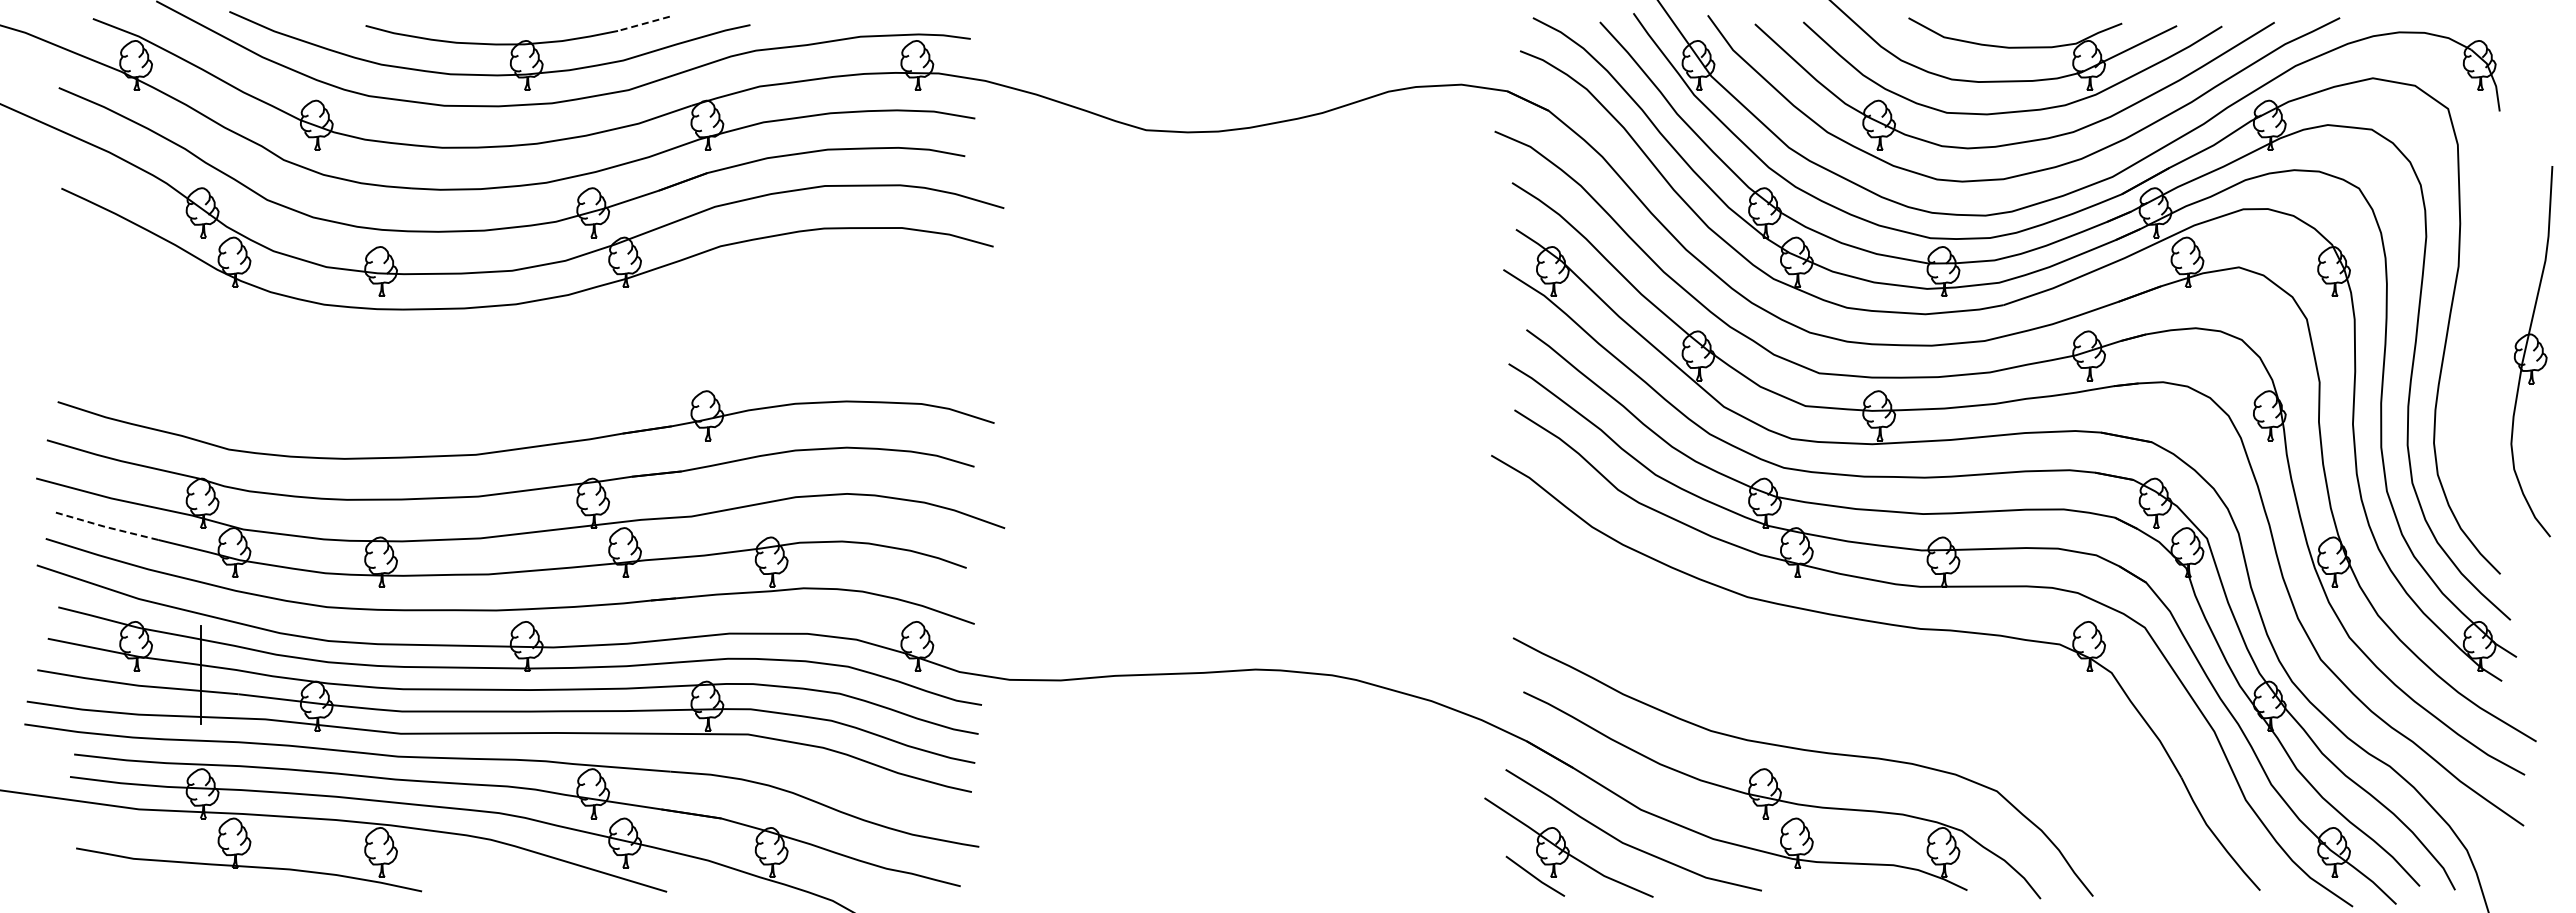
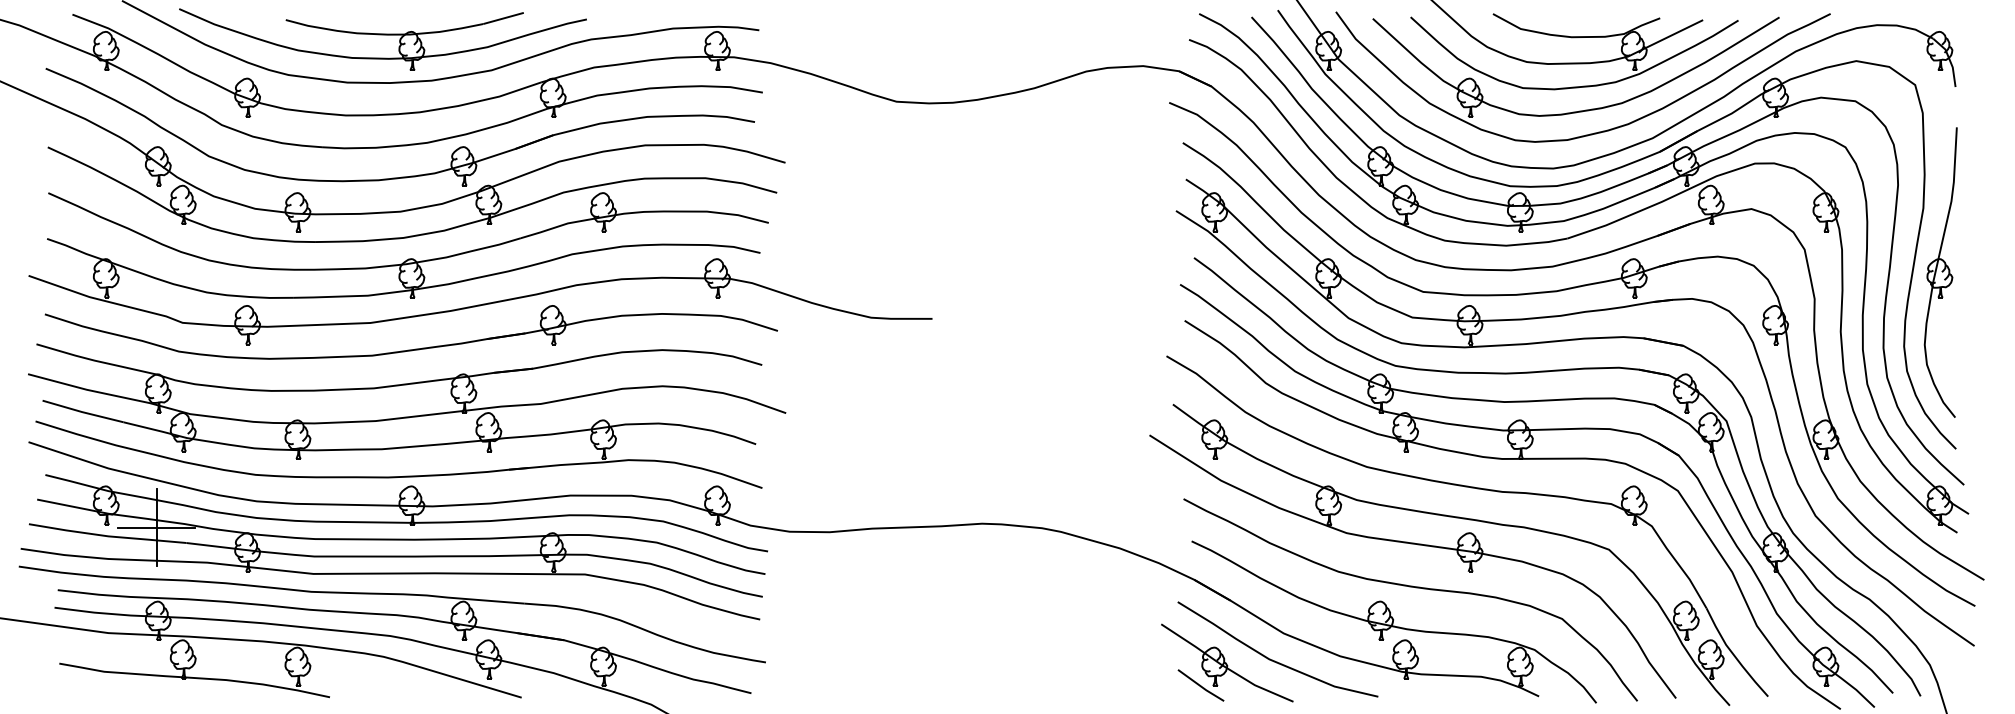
line: (643, 23) -> (503, 18), dashed -> solid
part: (2531, 351) -> (1940, 272), moved
part: (618, 352) -> (483, 275), added
line: (104, 526) -> (81, 411), dashed -> solid
line: (200, 674) -> (156, 527), added
part: (1844, 701) -> (1442, 548), added

